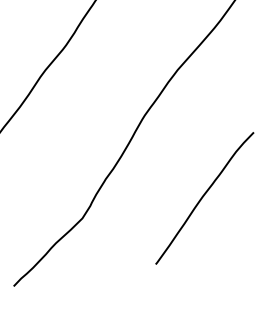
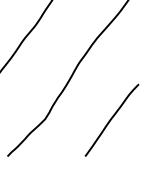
curve: (203, 196) -> (111, 119), moved

